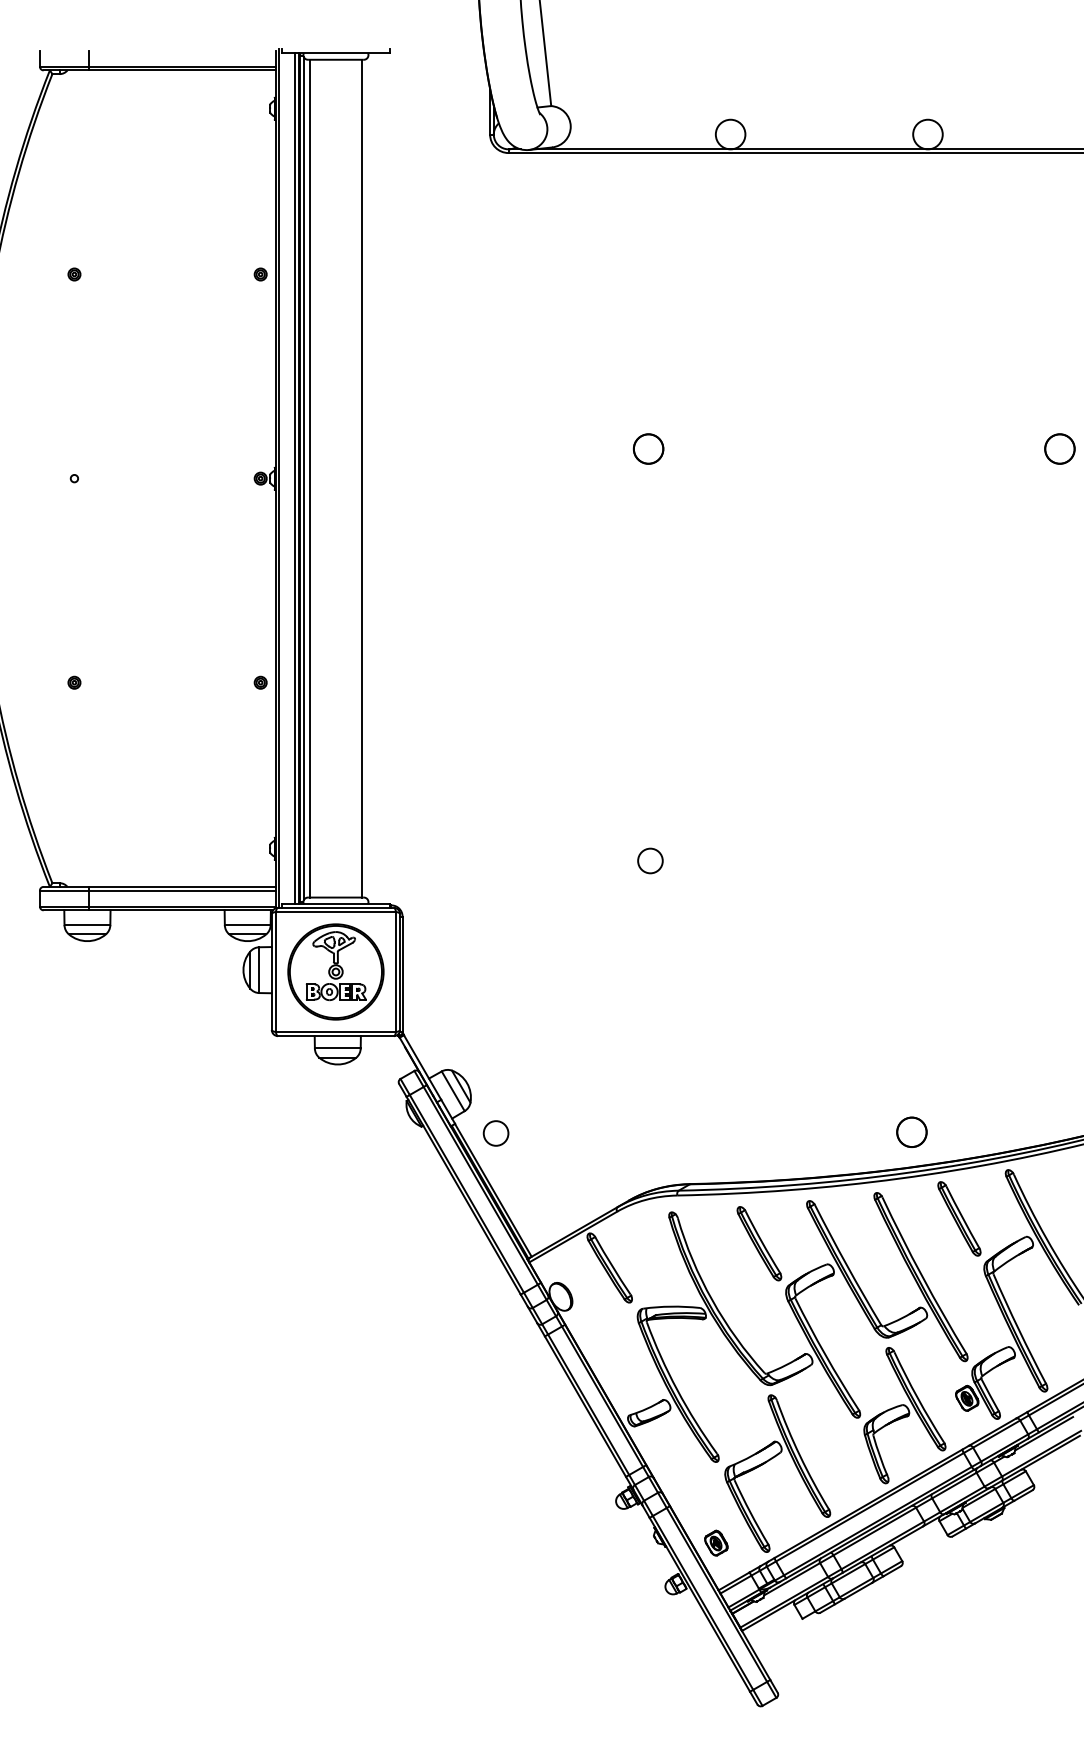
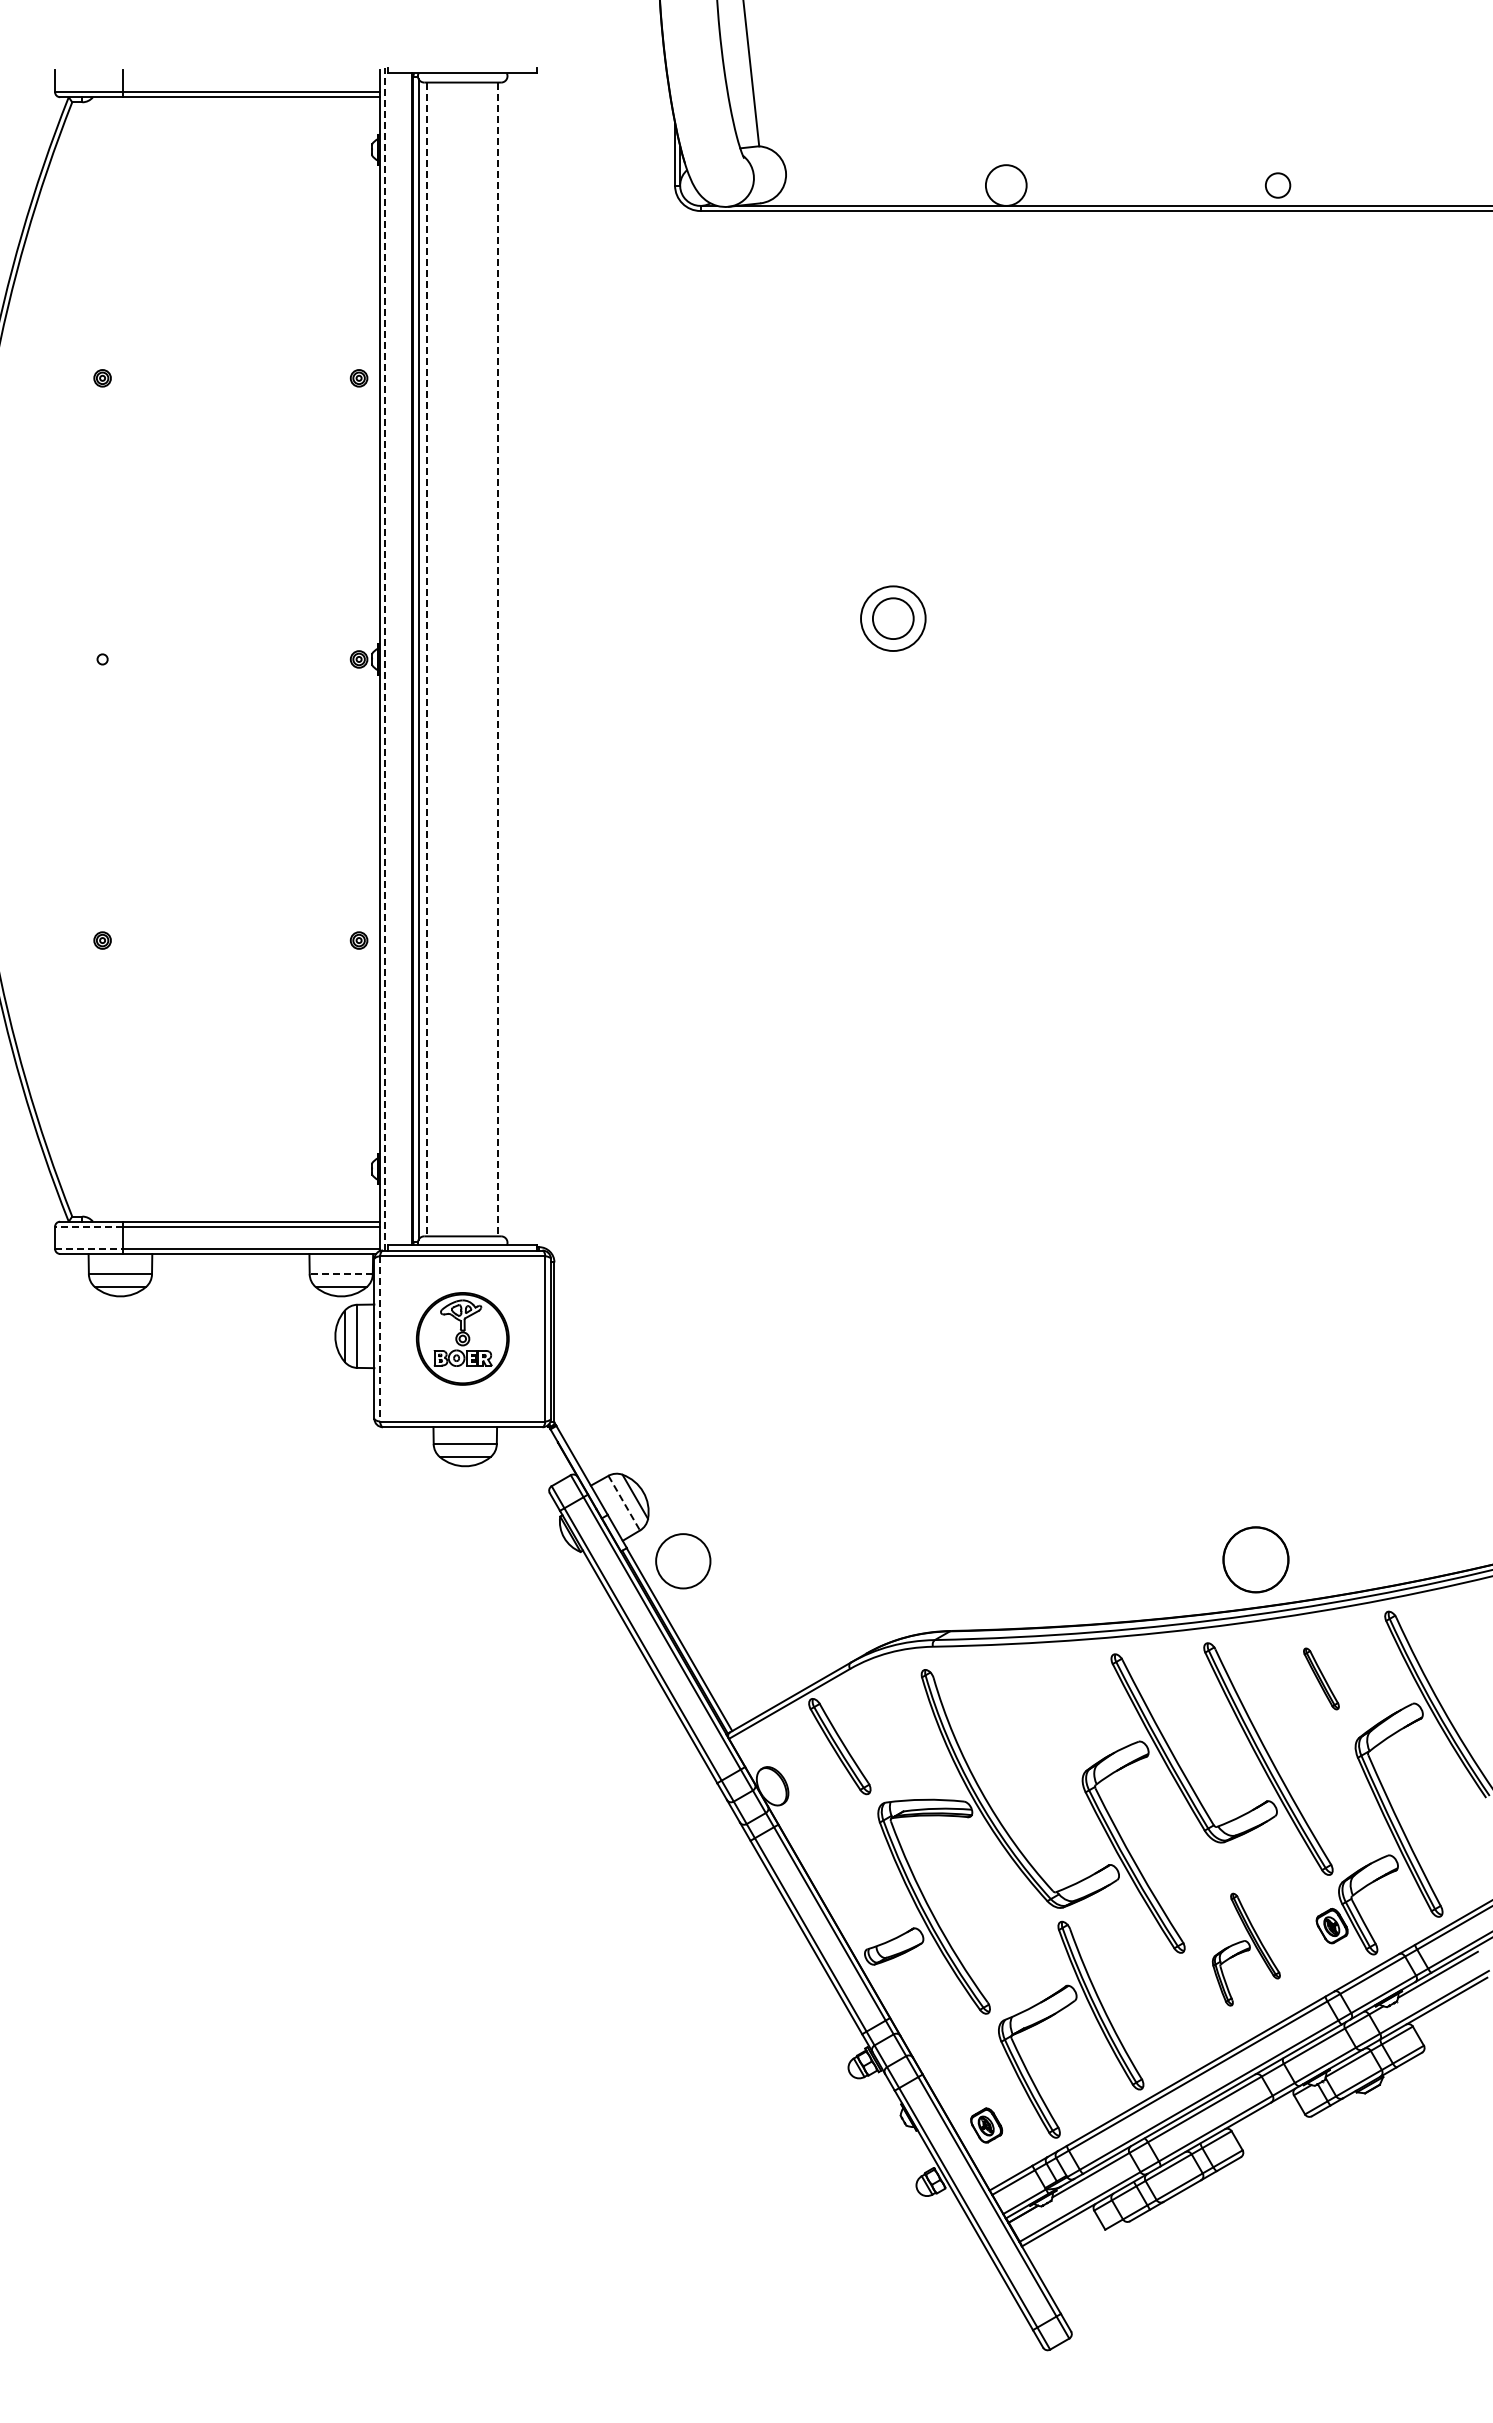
circle: (927, 134) -> (1277, 185), size x0.6
circle: (648, 448) -> (893, 618), size x1.6
part: (1059, 448) -> (1459, 618), removed
line: (279, 477) -> (384, 658), solid -> dashed
line: (295, 478) -> (406, 659), removed
line: (310, 478) -> (427, 659), solid -> dashed
line: (361, 478) -> (498, 659), solid -> dashed
circle: (650, 860) -> (895, 1185), removed
line: (64, 890) -> (89, 1226), solid -> dashed
line: (64, 906) -> (89, 1248), solid -> dashed
line: (247, 925) -> (341, 1274), solid -> dashed
line: (276, 971) -> (380, 1338), solid -> dashed
part: (335, 971) -> (462, 1338), size x0.7
line: (453, 1091) -> (624, 1503), solid -> dashed
part: (911, 1132) -> (1255, 1559), size x1.6
circle: (496, 1133) -> (683, 1561), size x1.6
part: (959, 1218) -> (1321, 1678), size x0.6
part: (759, 1243) -> (1045, 1712), removed
part: (905, 1415) -> (1246, 1949), size x0.6

